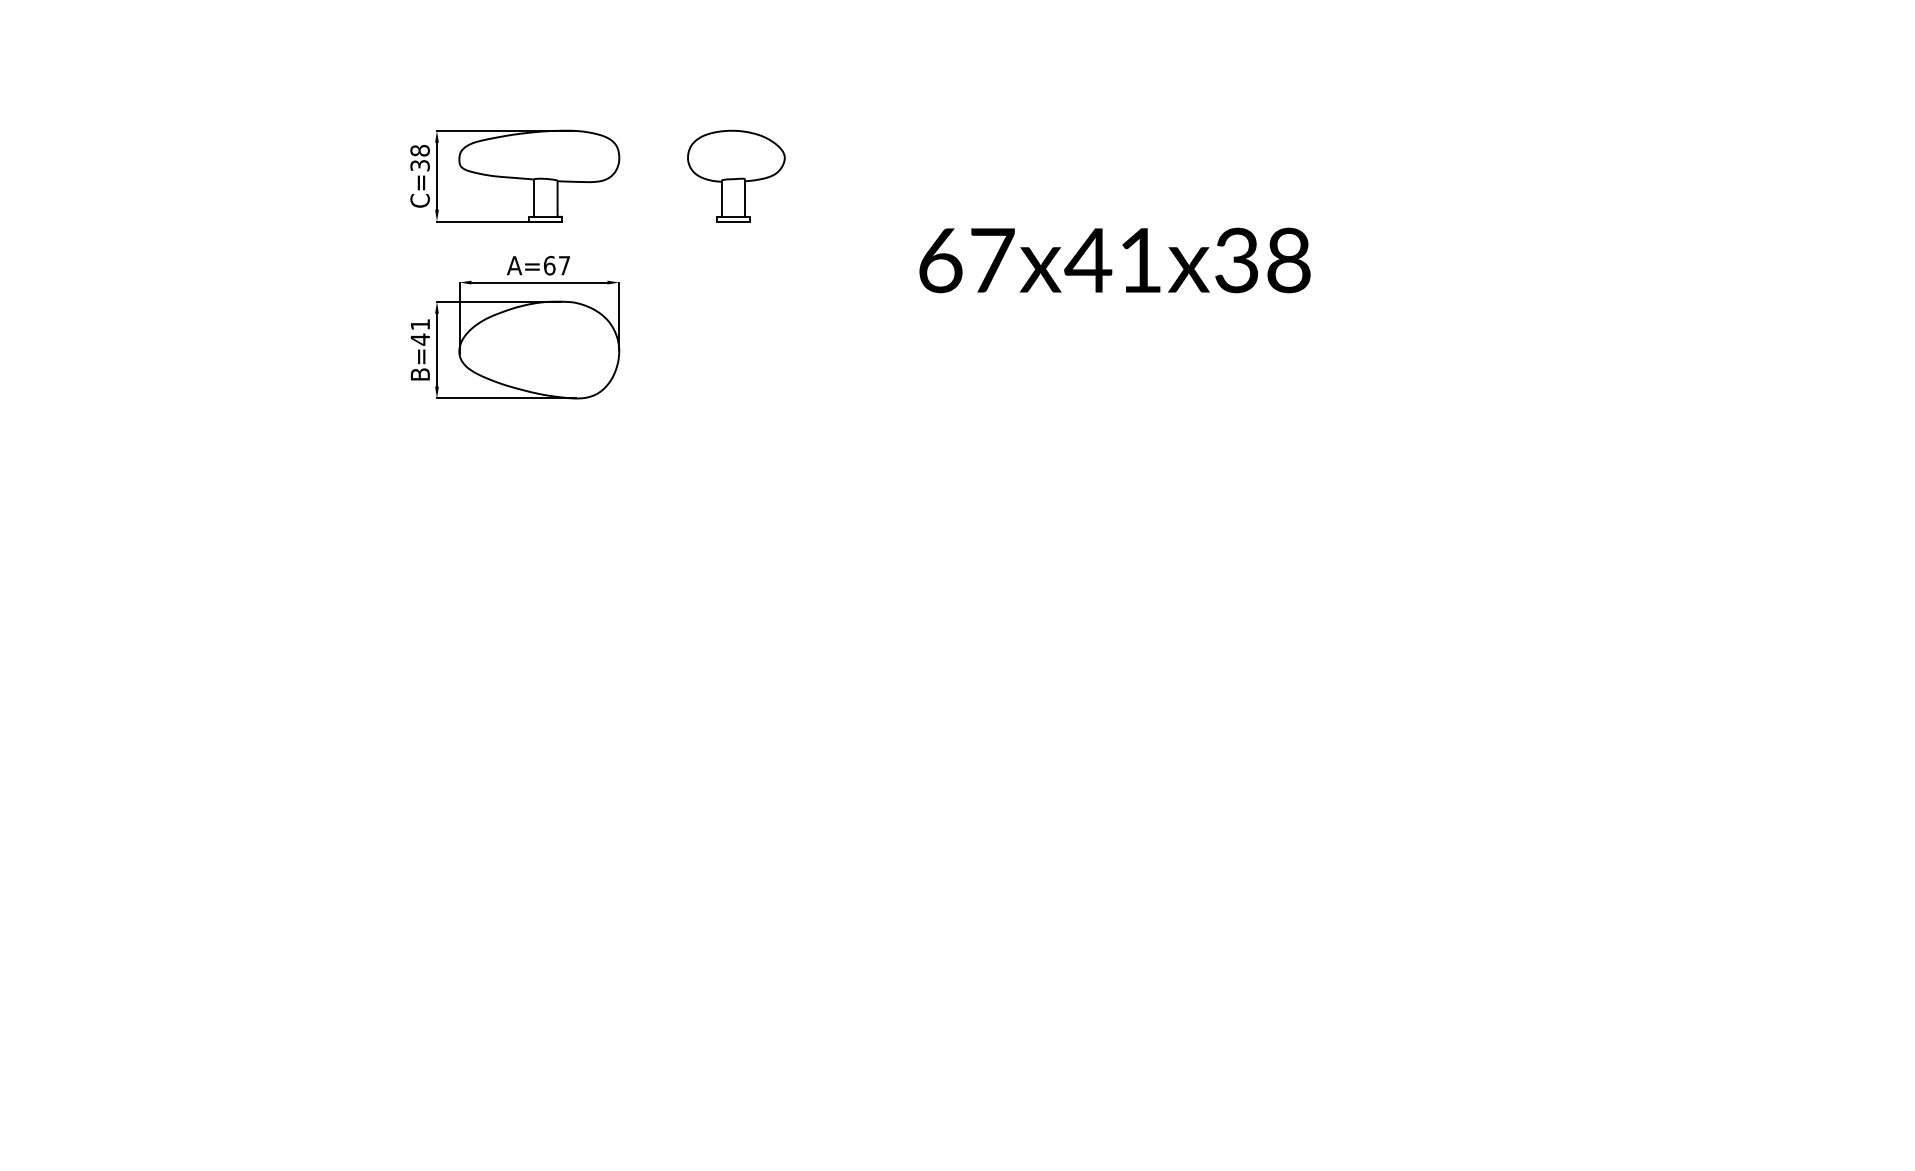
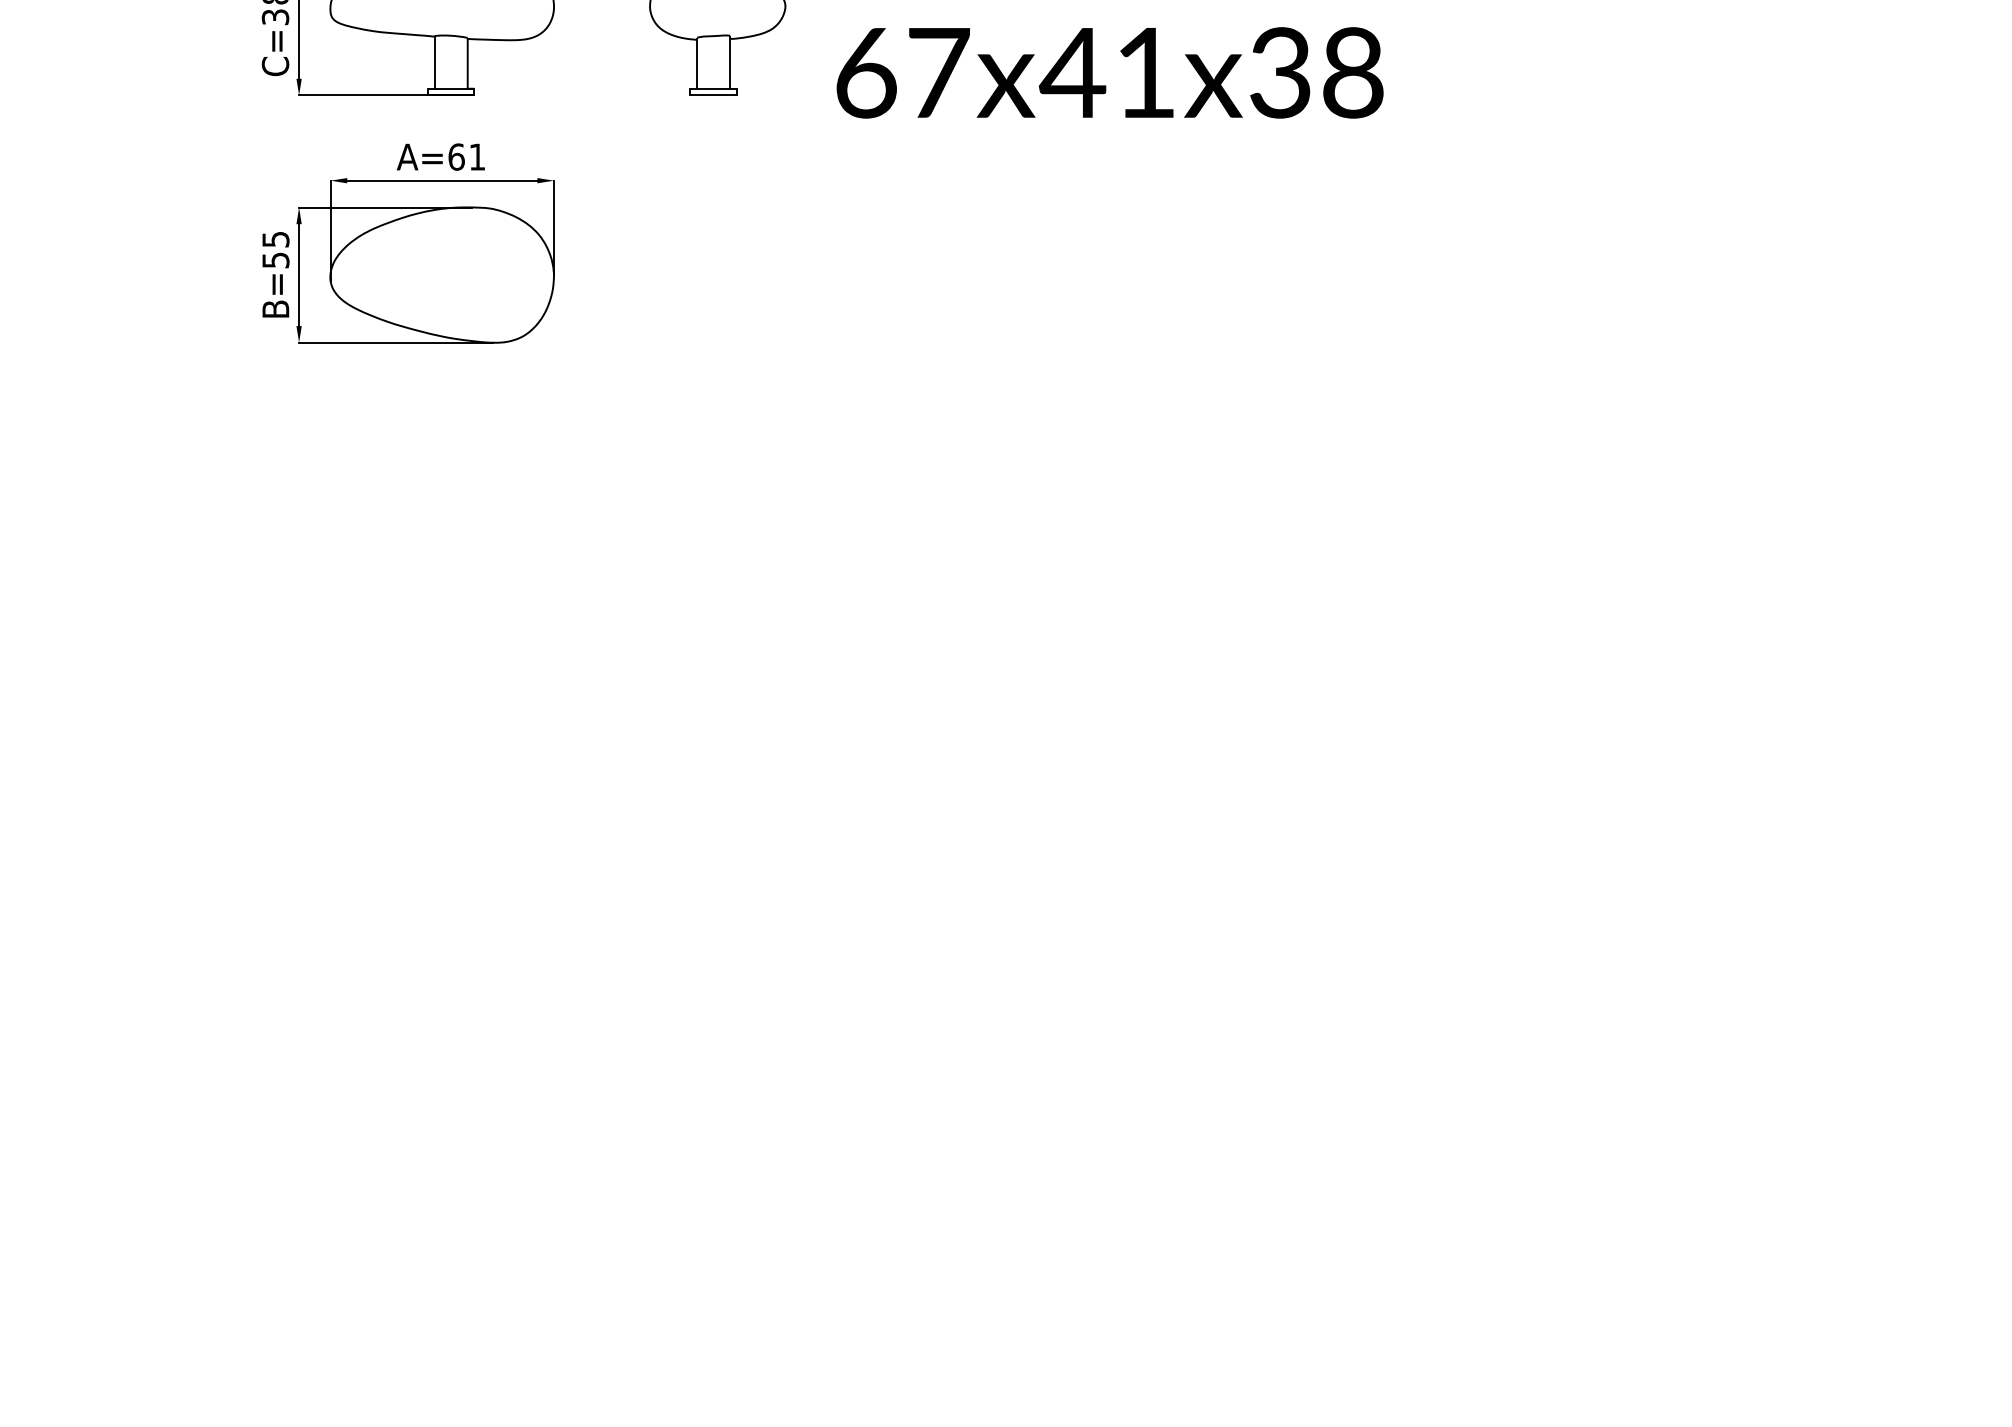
text: (1114, 260) -> (1109, 72), moved
text: (564, 265) -> (477, 156), A=67 -> A=61
text: (420, 332) -> (276, 250), B=41 -> B=55

